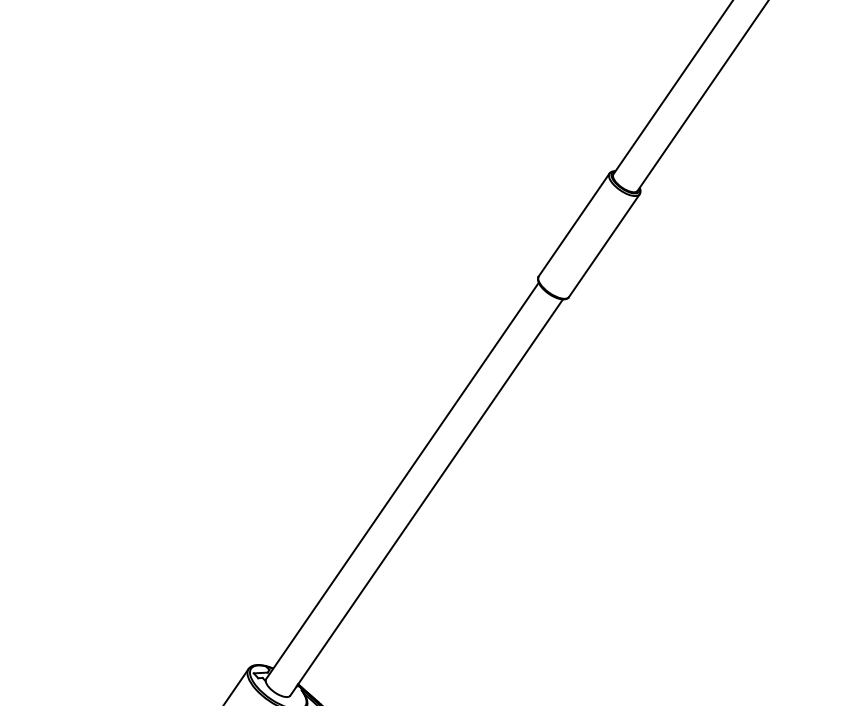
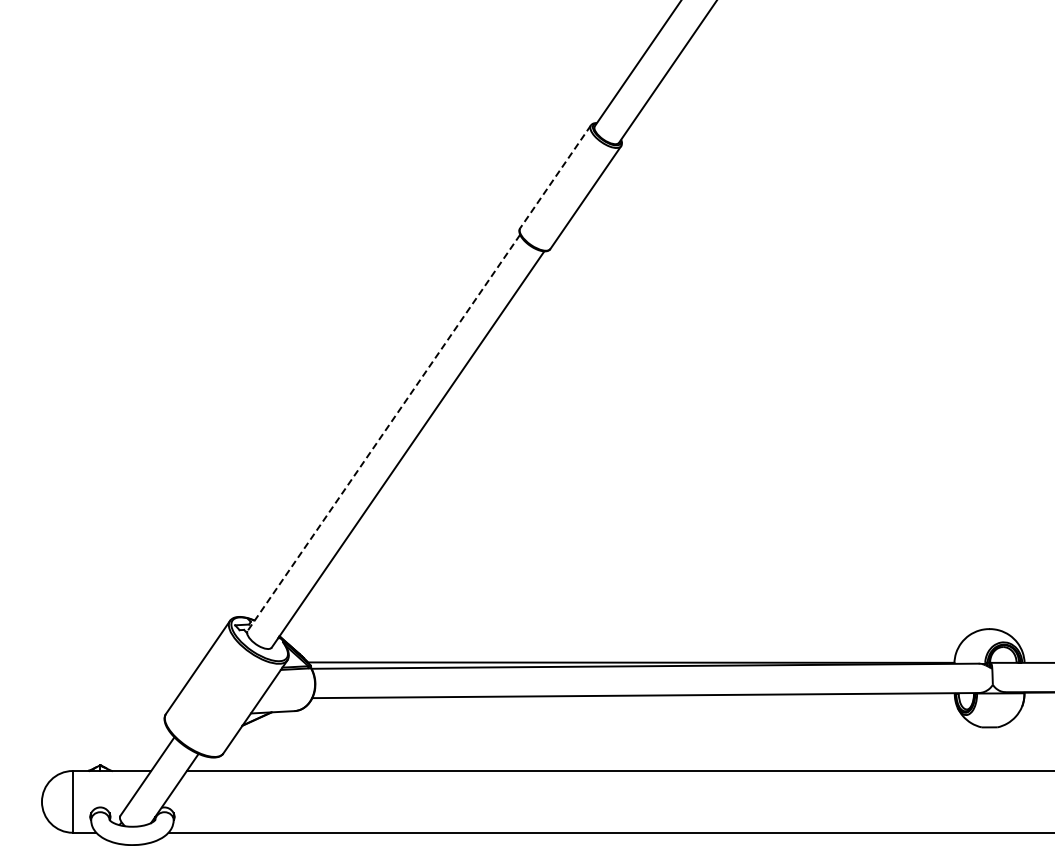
line: (574, 225) -> (555, 177), solid -> dashed
line: (402, 481) -> (383, 433), solid -> dashed

